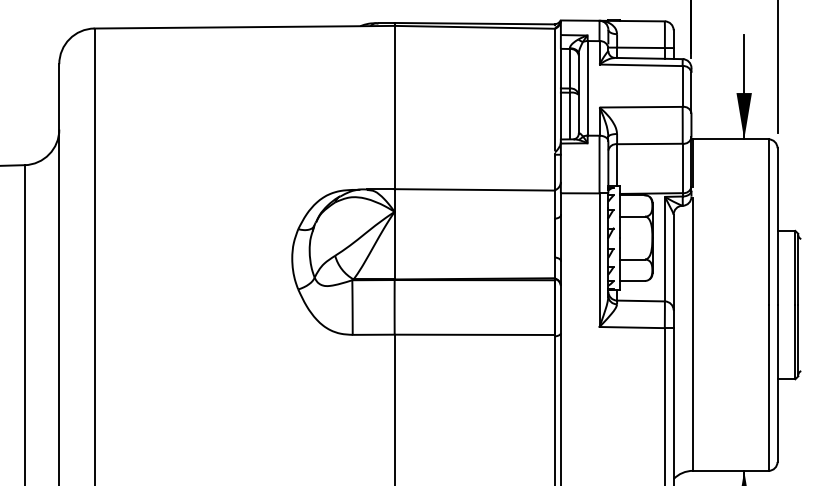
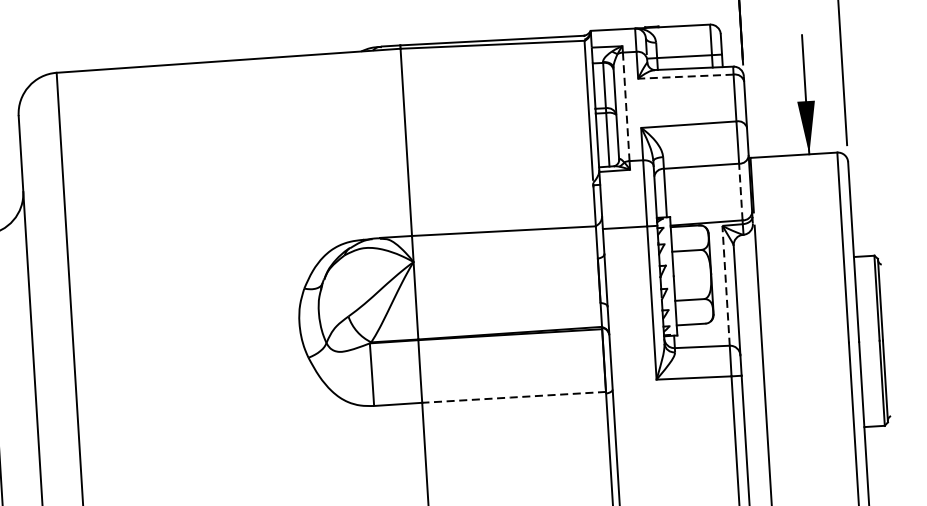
line: (640, 65) -> (685, 76), solid -> dashed
line: (587, 88) -> (626, 107), solid -> dashed
line: (682, 168) -> (740, 192), solid -> dashed
line: (664, 248) -> (725, 285), solid -> dashed
line: (473, 334) -> (512, 397), solid -> dashed

